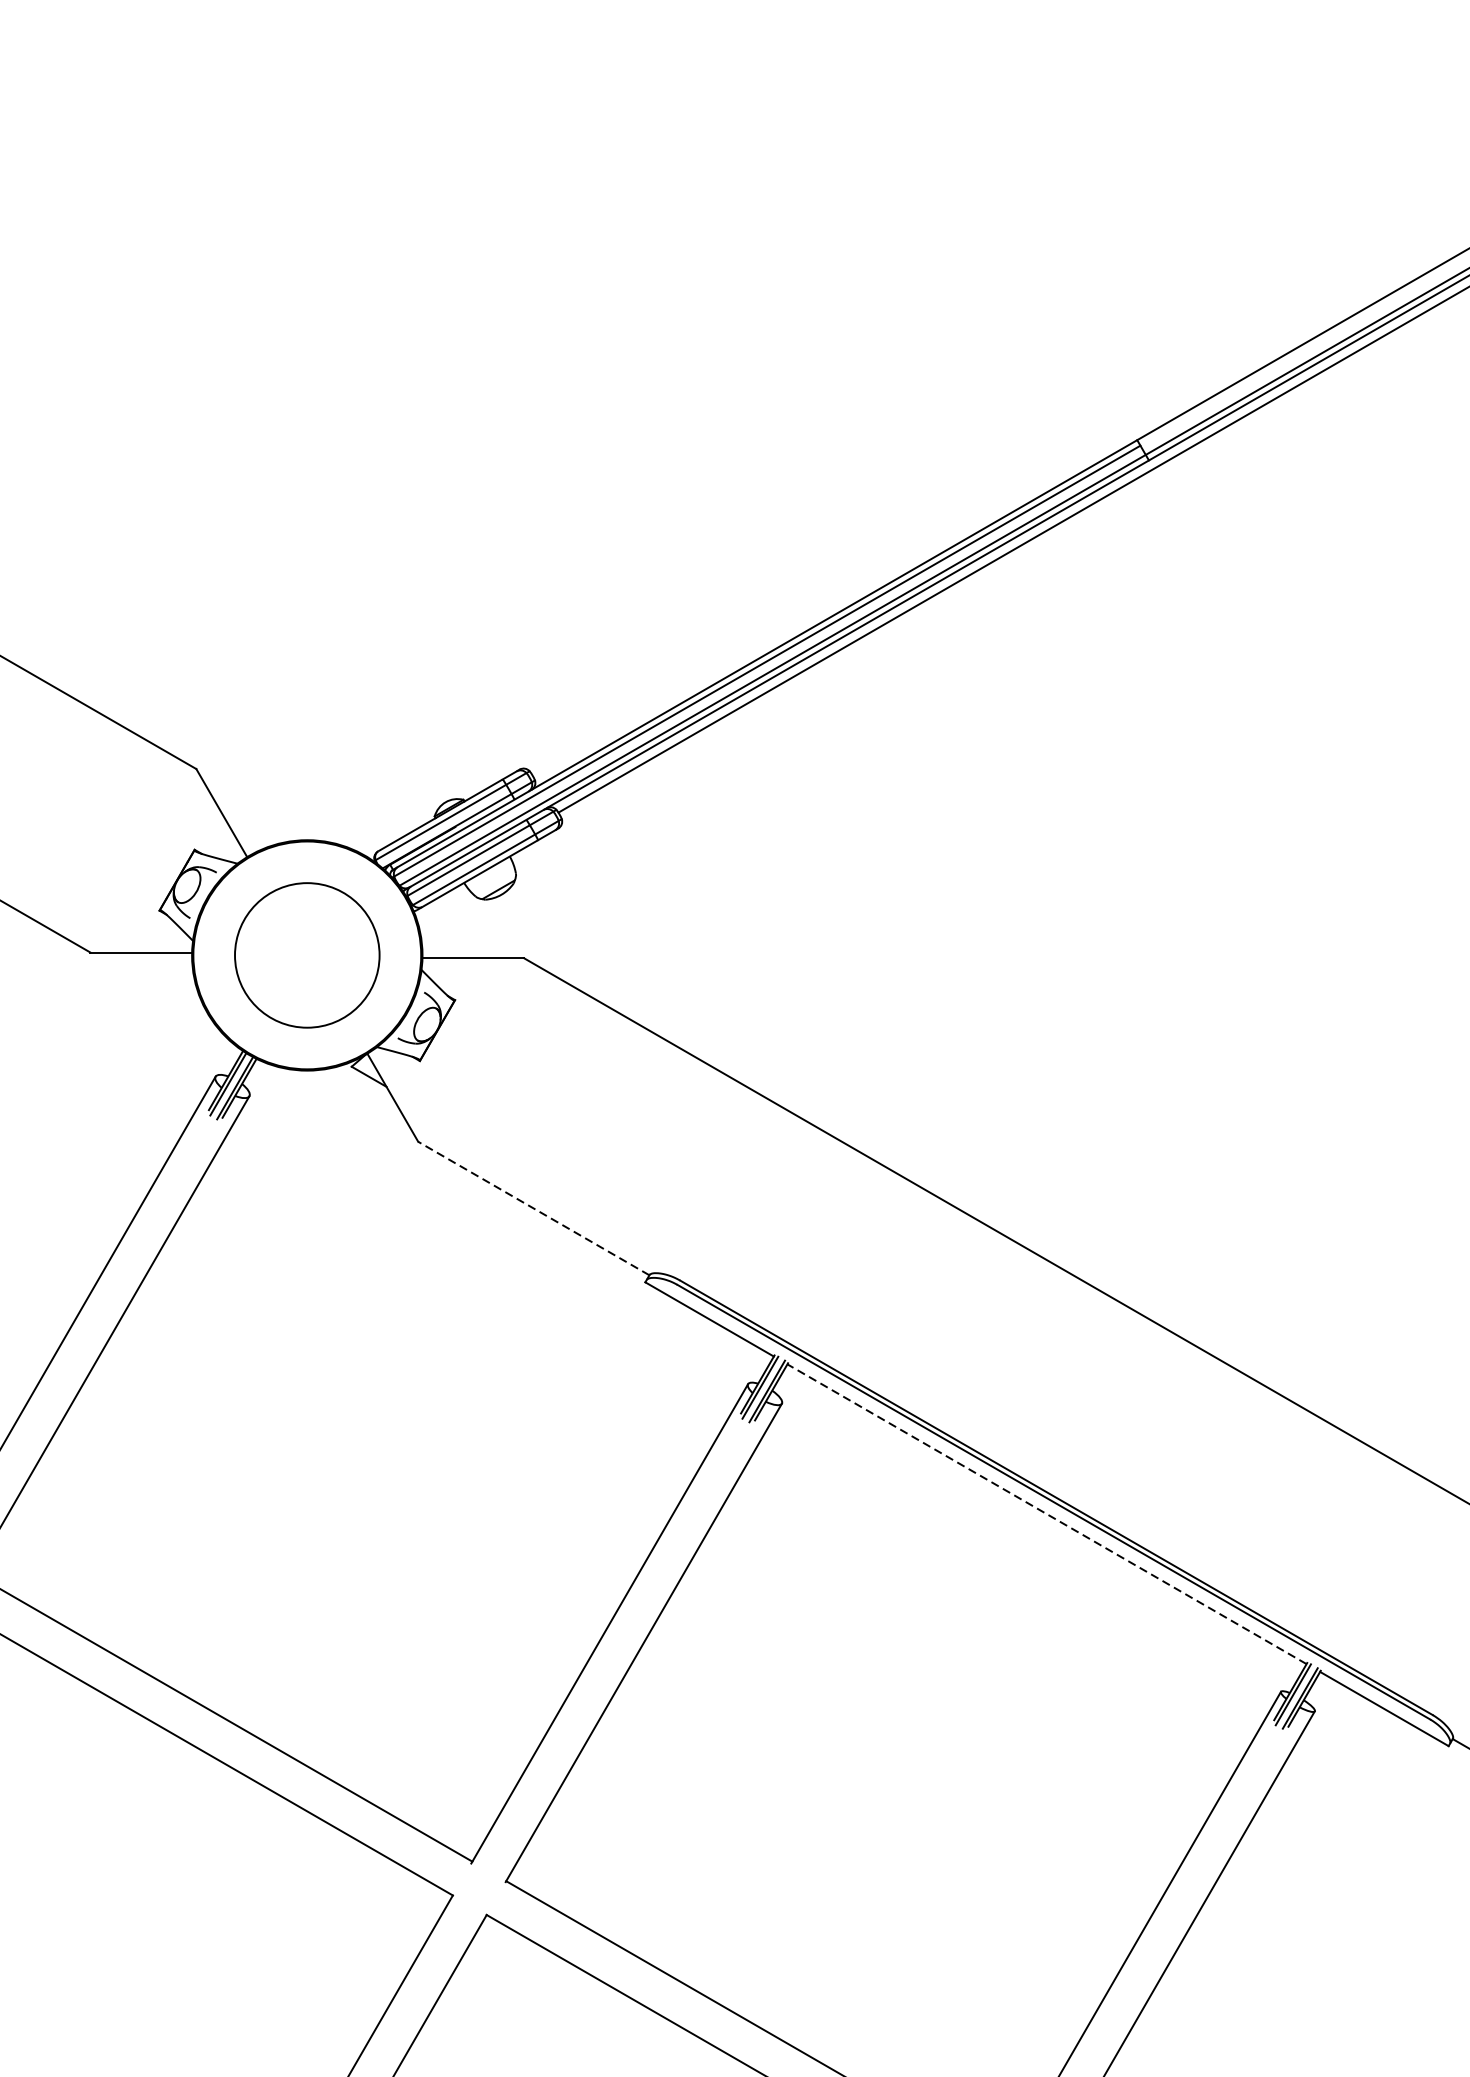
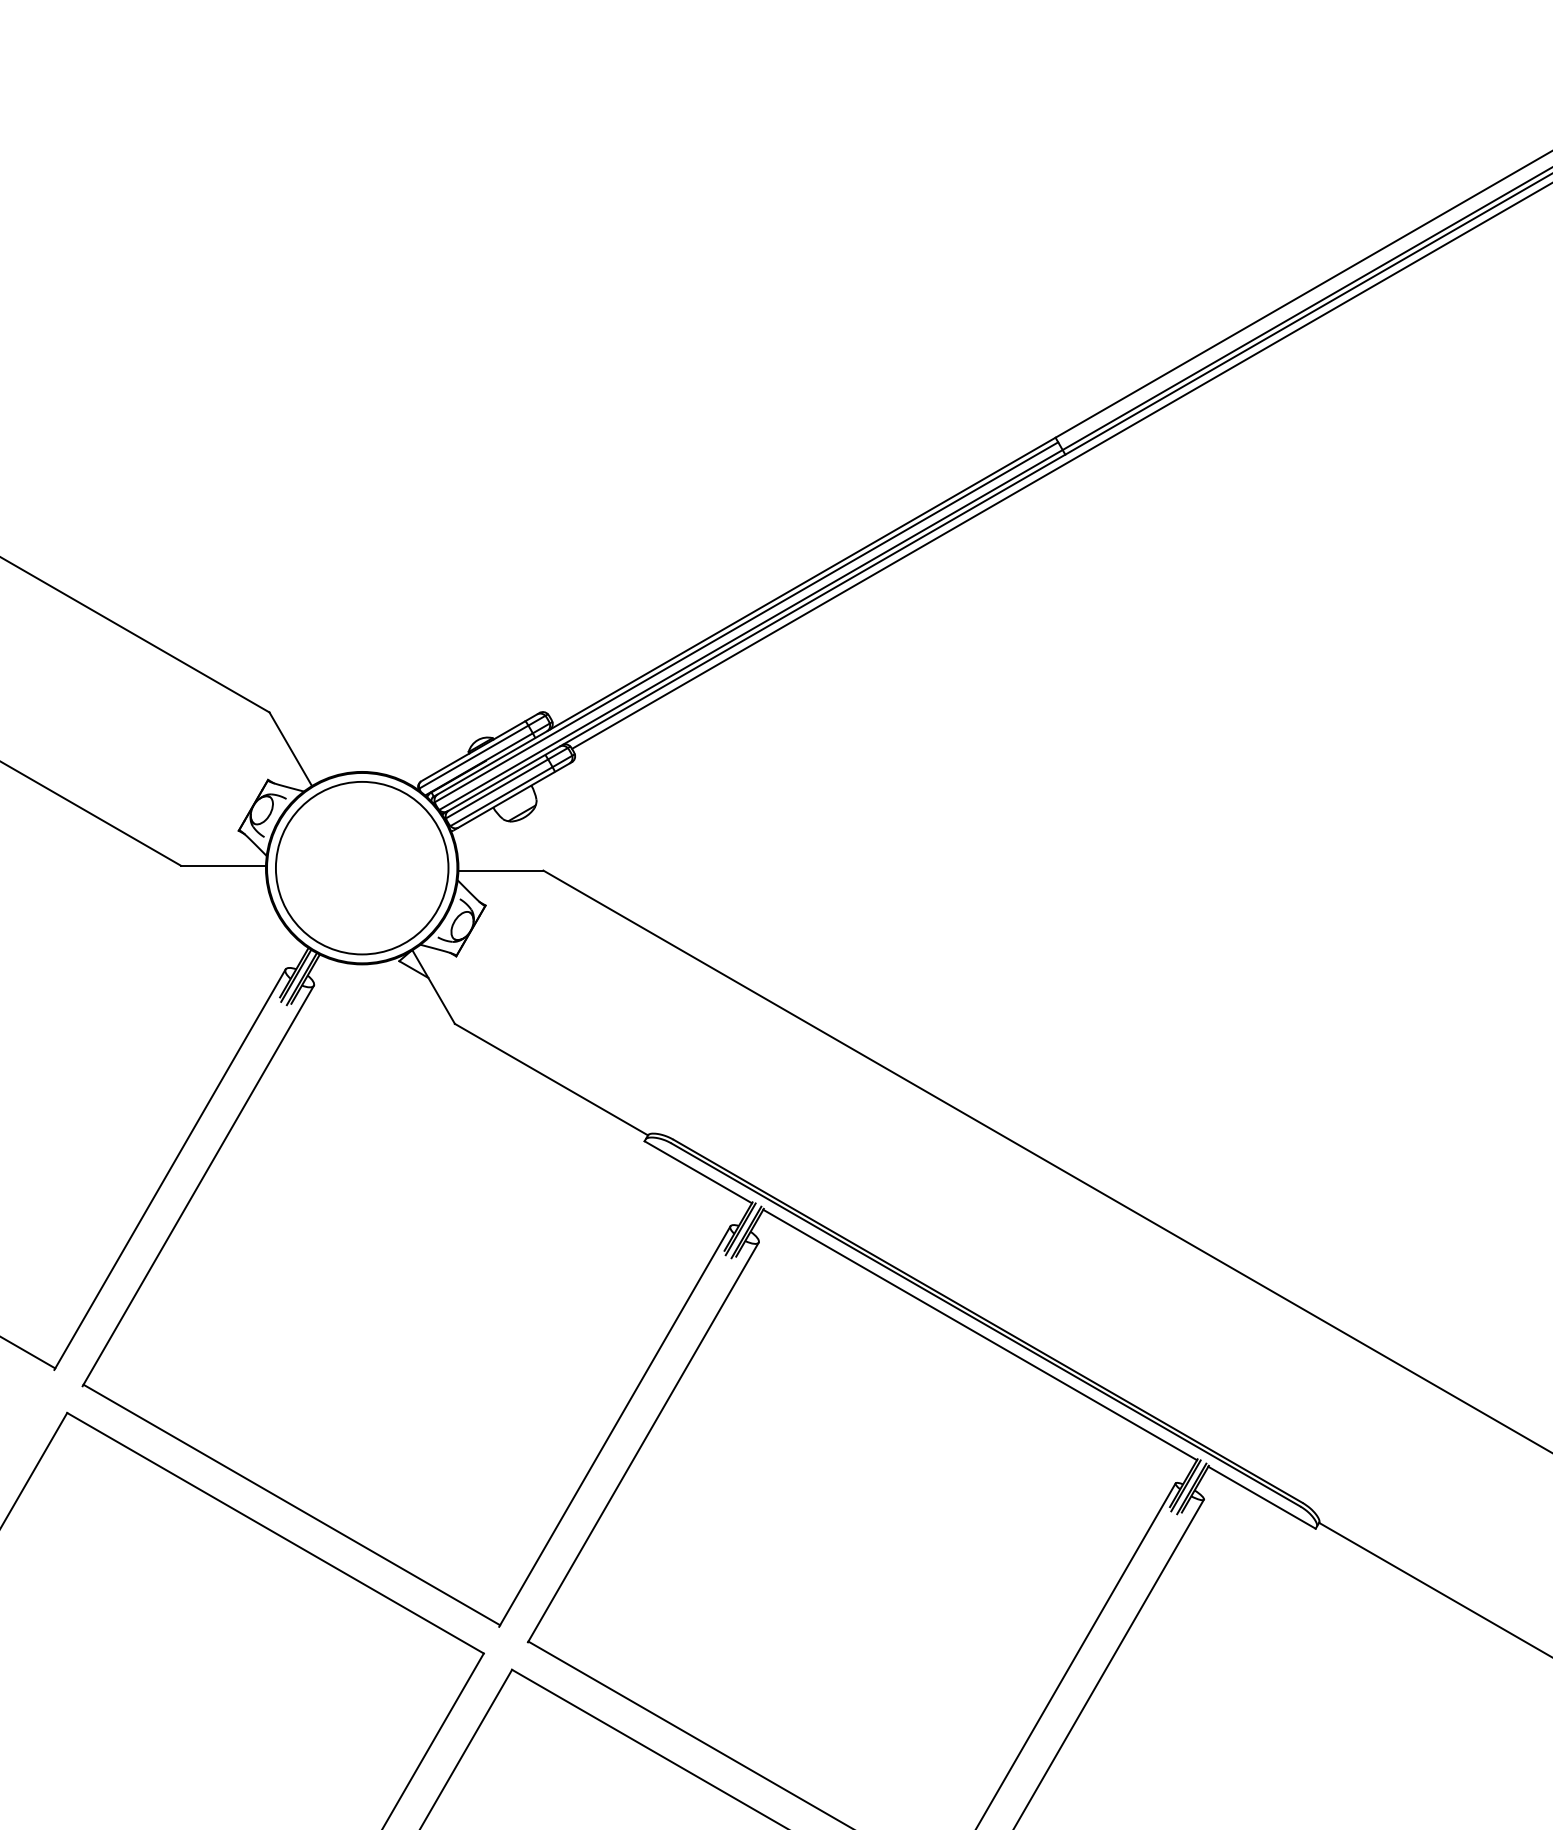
circle: (306, 954) -> (361, 867), size x1.43
line: (533, 1208) -> (551, 1079), dashed -> solid
line: (1046, 1513) -> (979, 1334), dashed -> solid

